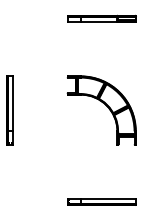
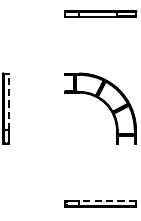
line: (13, 103) -> (9, 101), solid -> dashed
line: (107, 199) -> (106, 201), solid -> dashed

